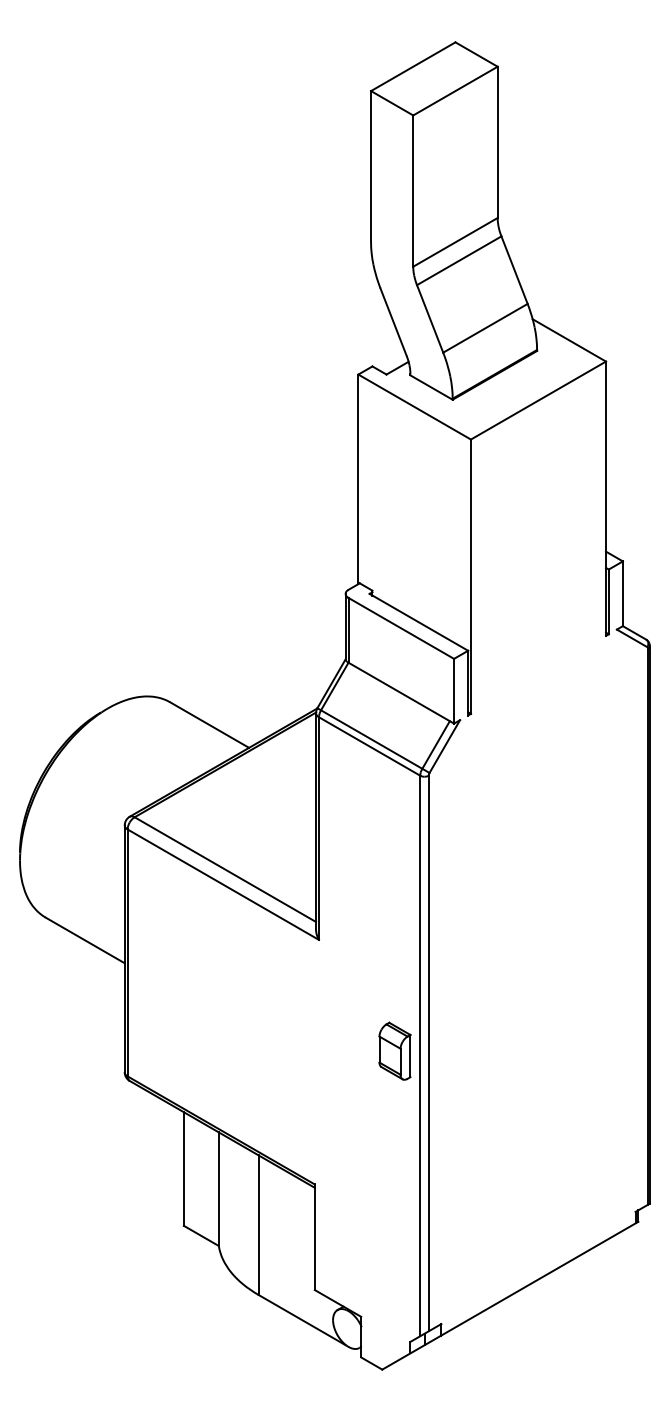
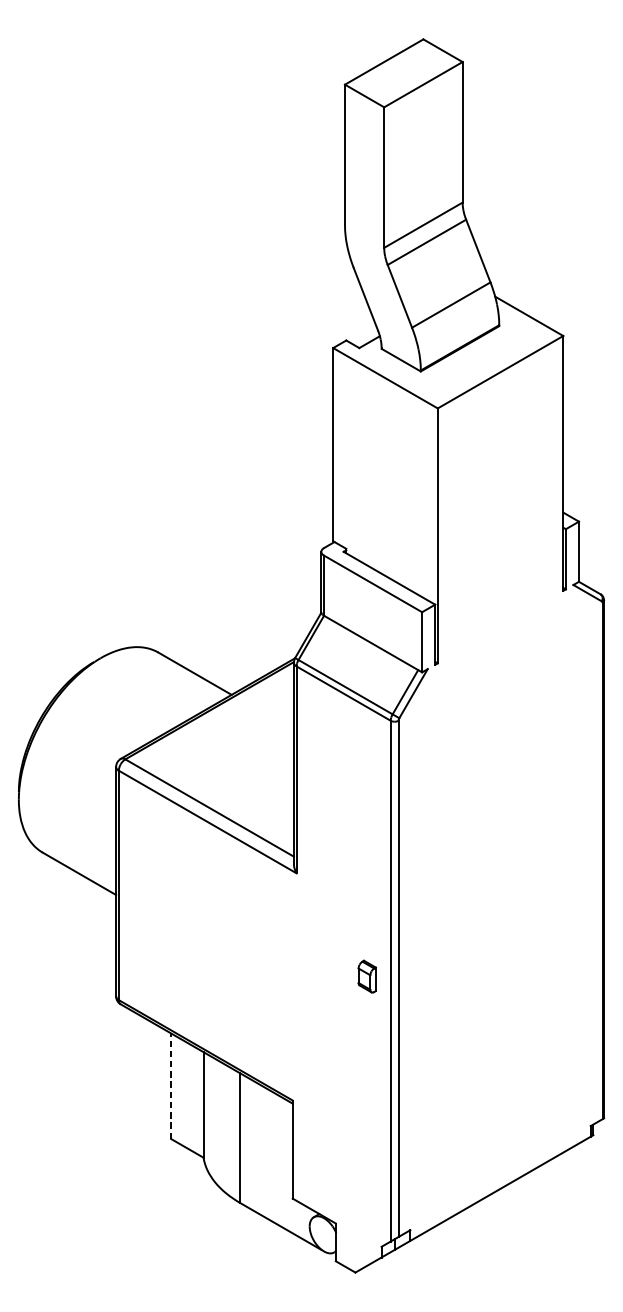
part: (394, 1050) -> (366, 976), size x0.6
line: (183, 1169) -> (170, 1086), solid -> dashed

